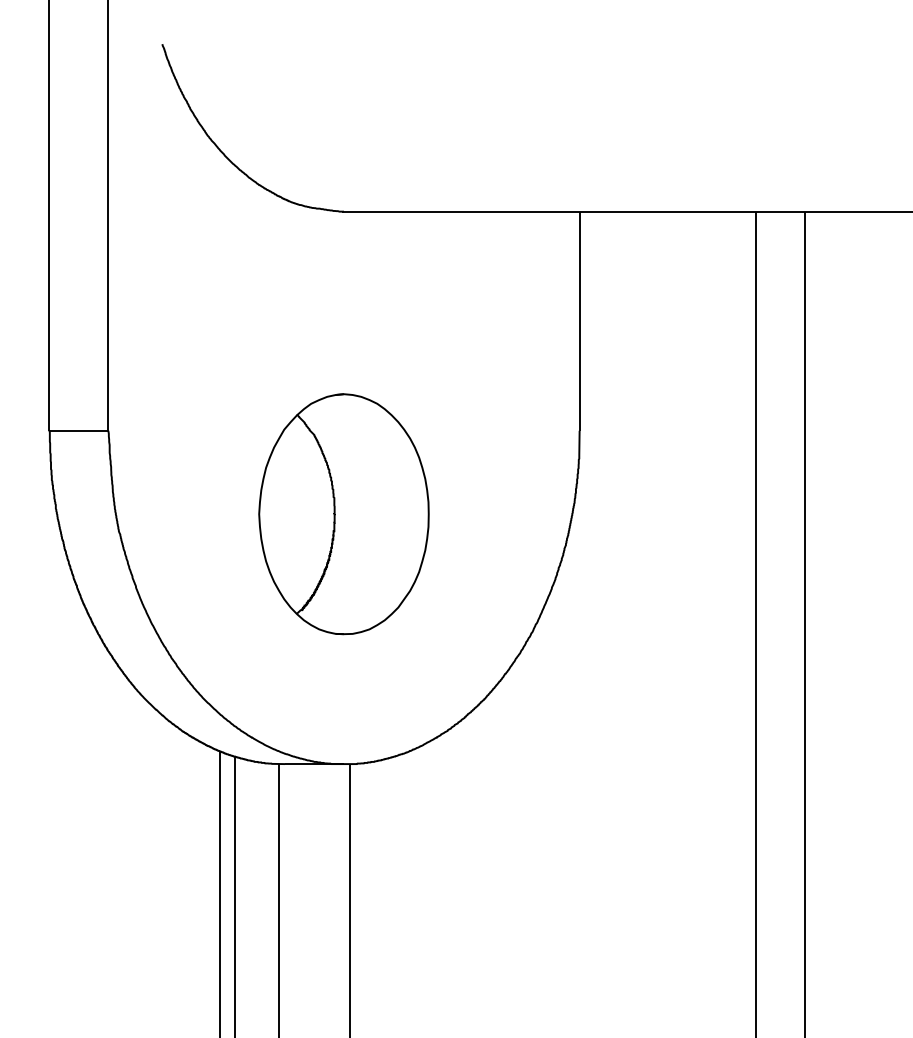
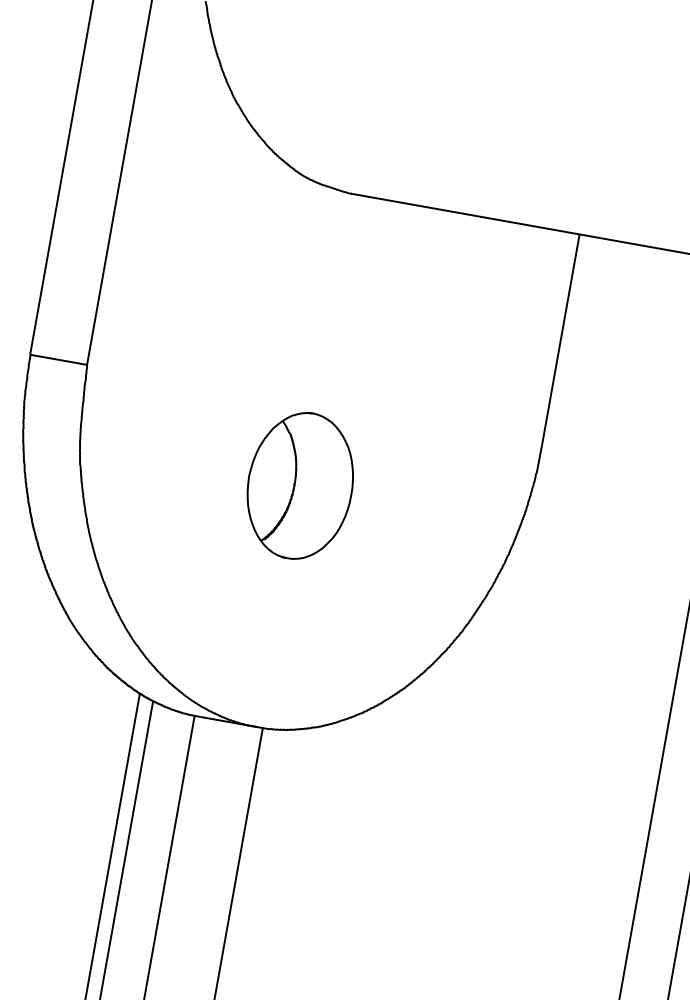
part: (343, 513) -> (299, 485), size x0.62

